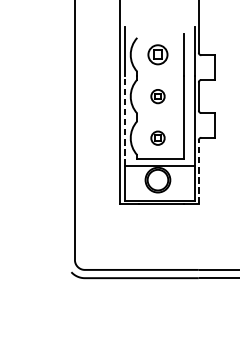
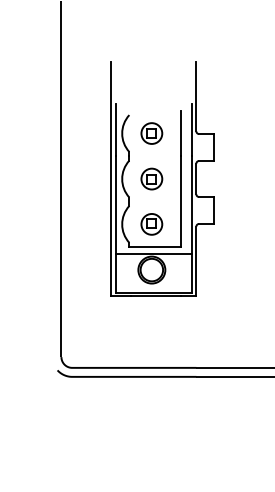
part: (157, 96) -> (151, 178), size x1.43
line: (125, 119) -> (116, 204), dashed -> solid
part: (157, 138) -> (151, 224), size x1.43
line: (198, 172) -> (196, 261), dashed -> solid

